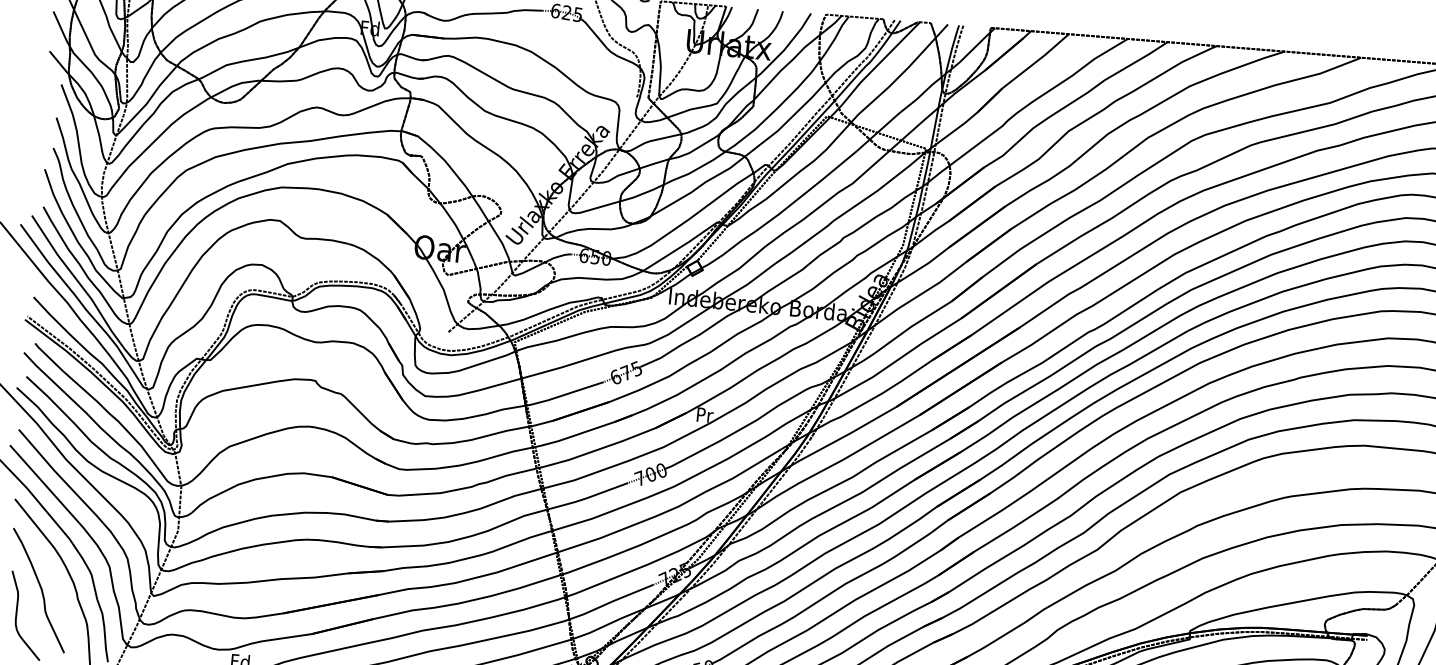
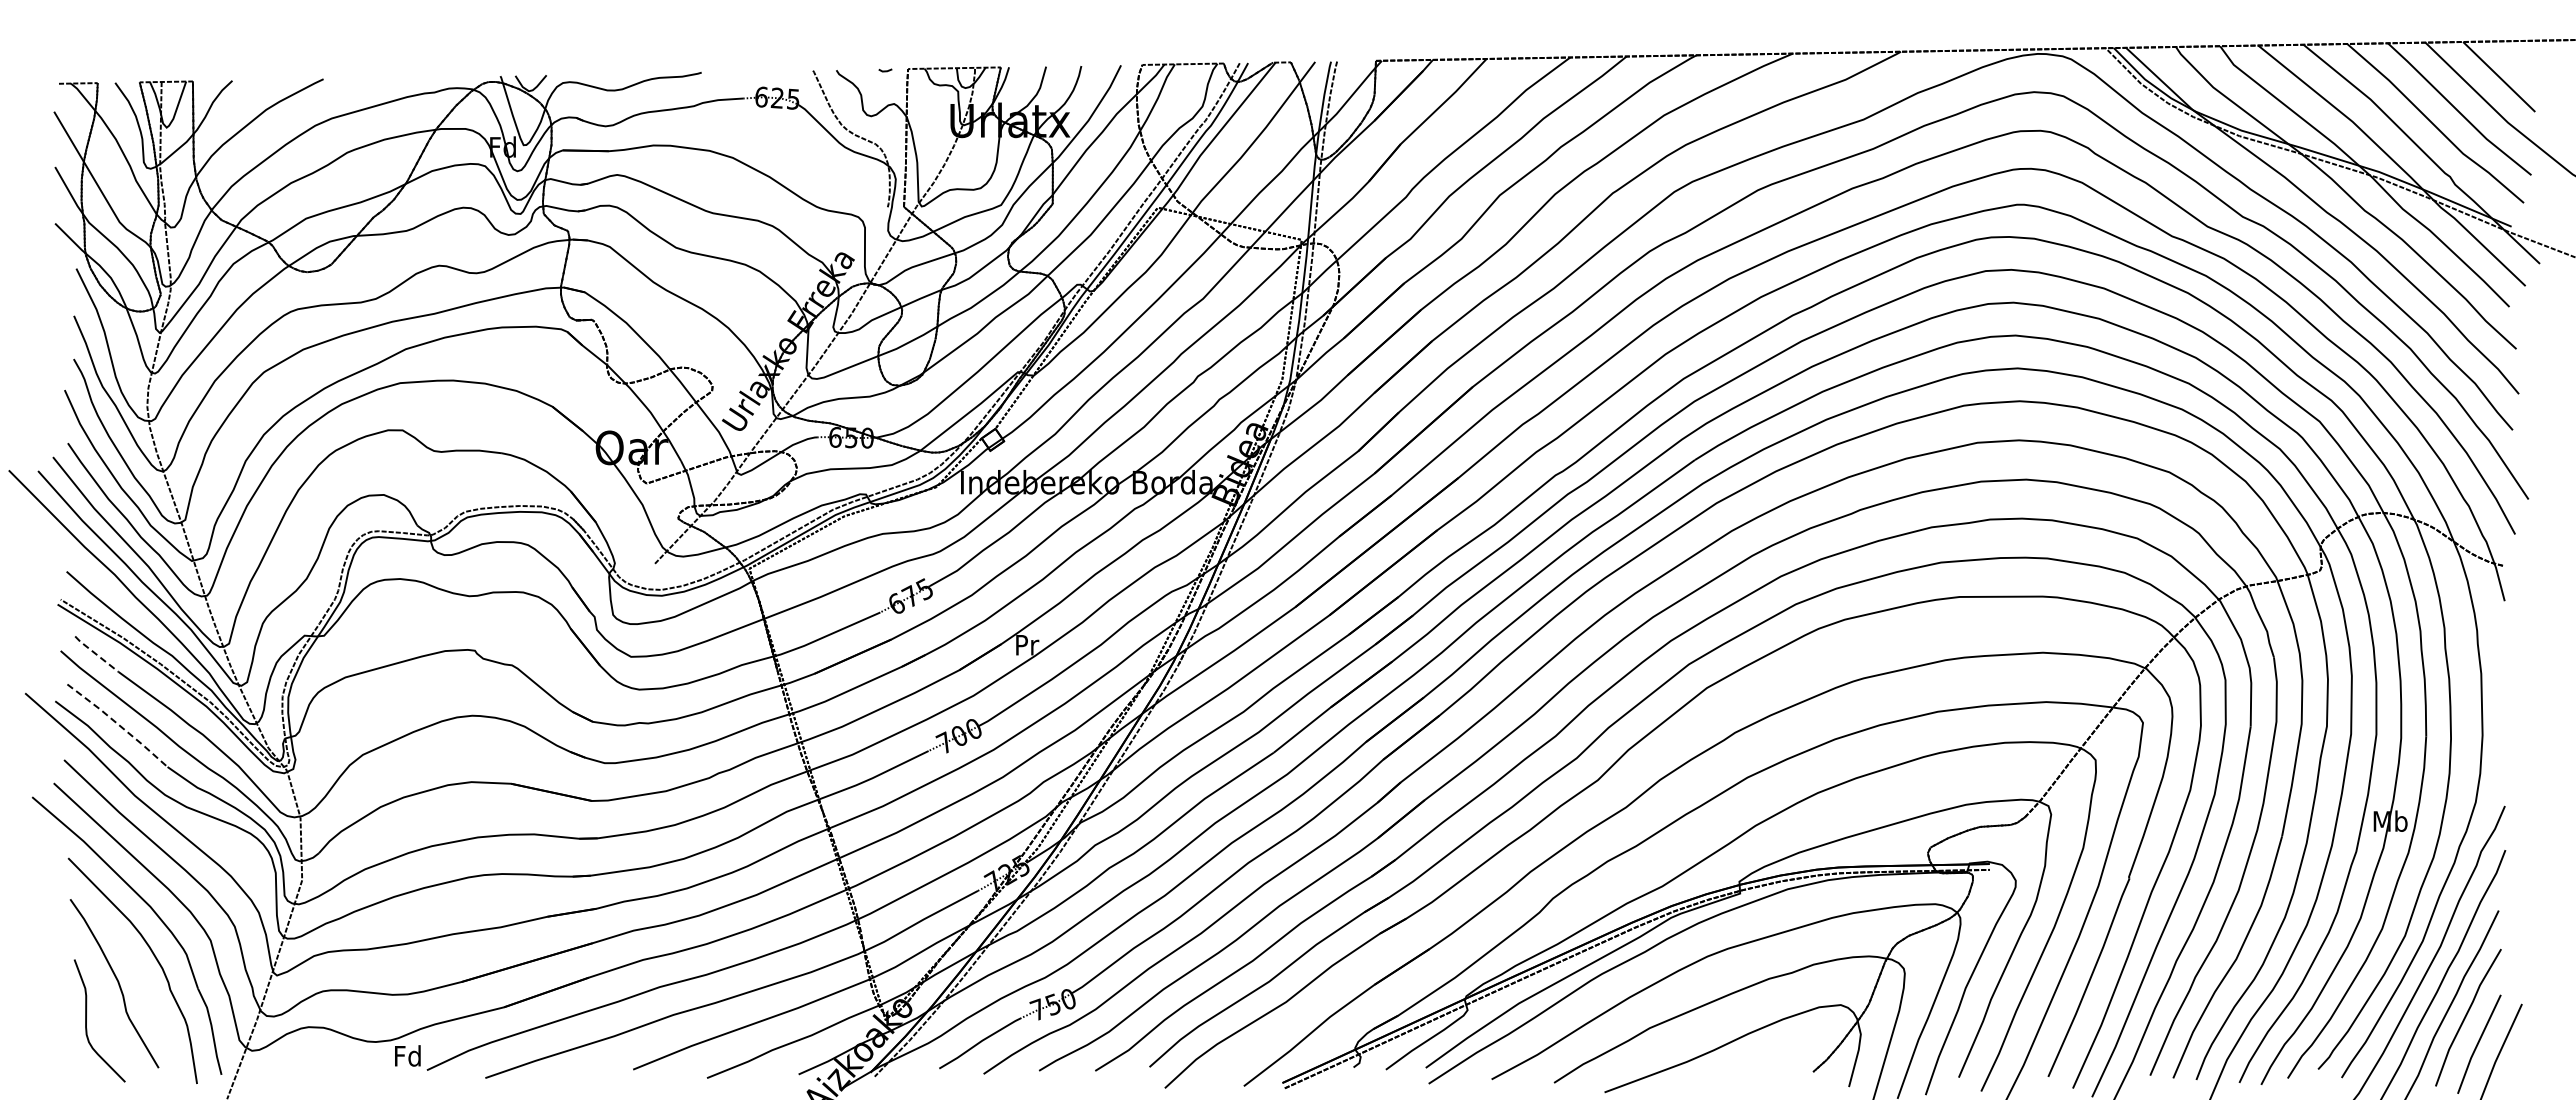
line: (48, 357) -> (95, 654), solid -> dashed
line: (59, 408) -> (118, 724), solid -> dashed

